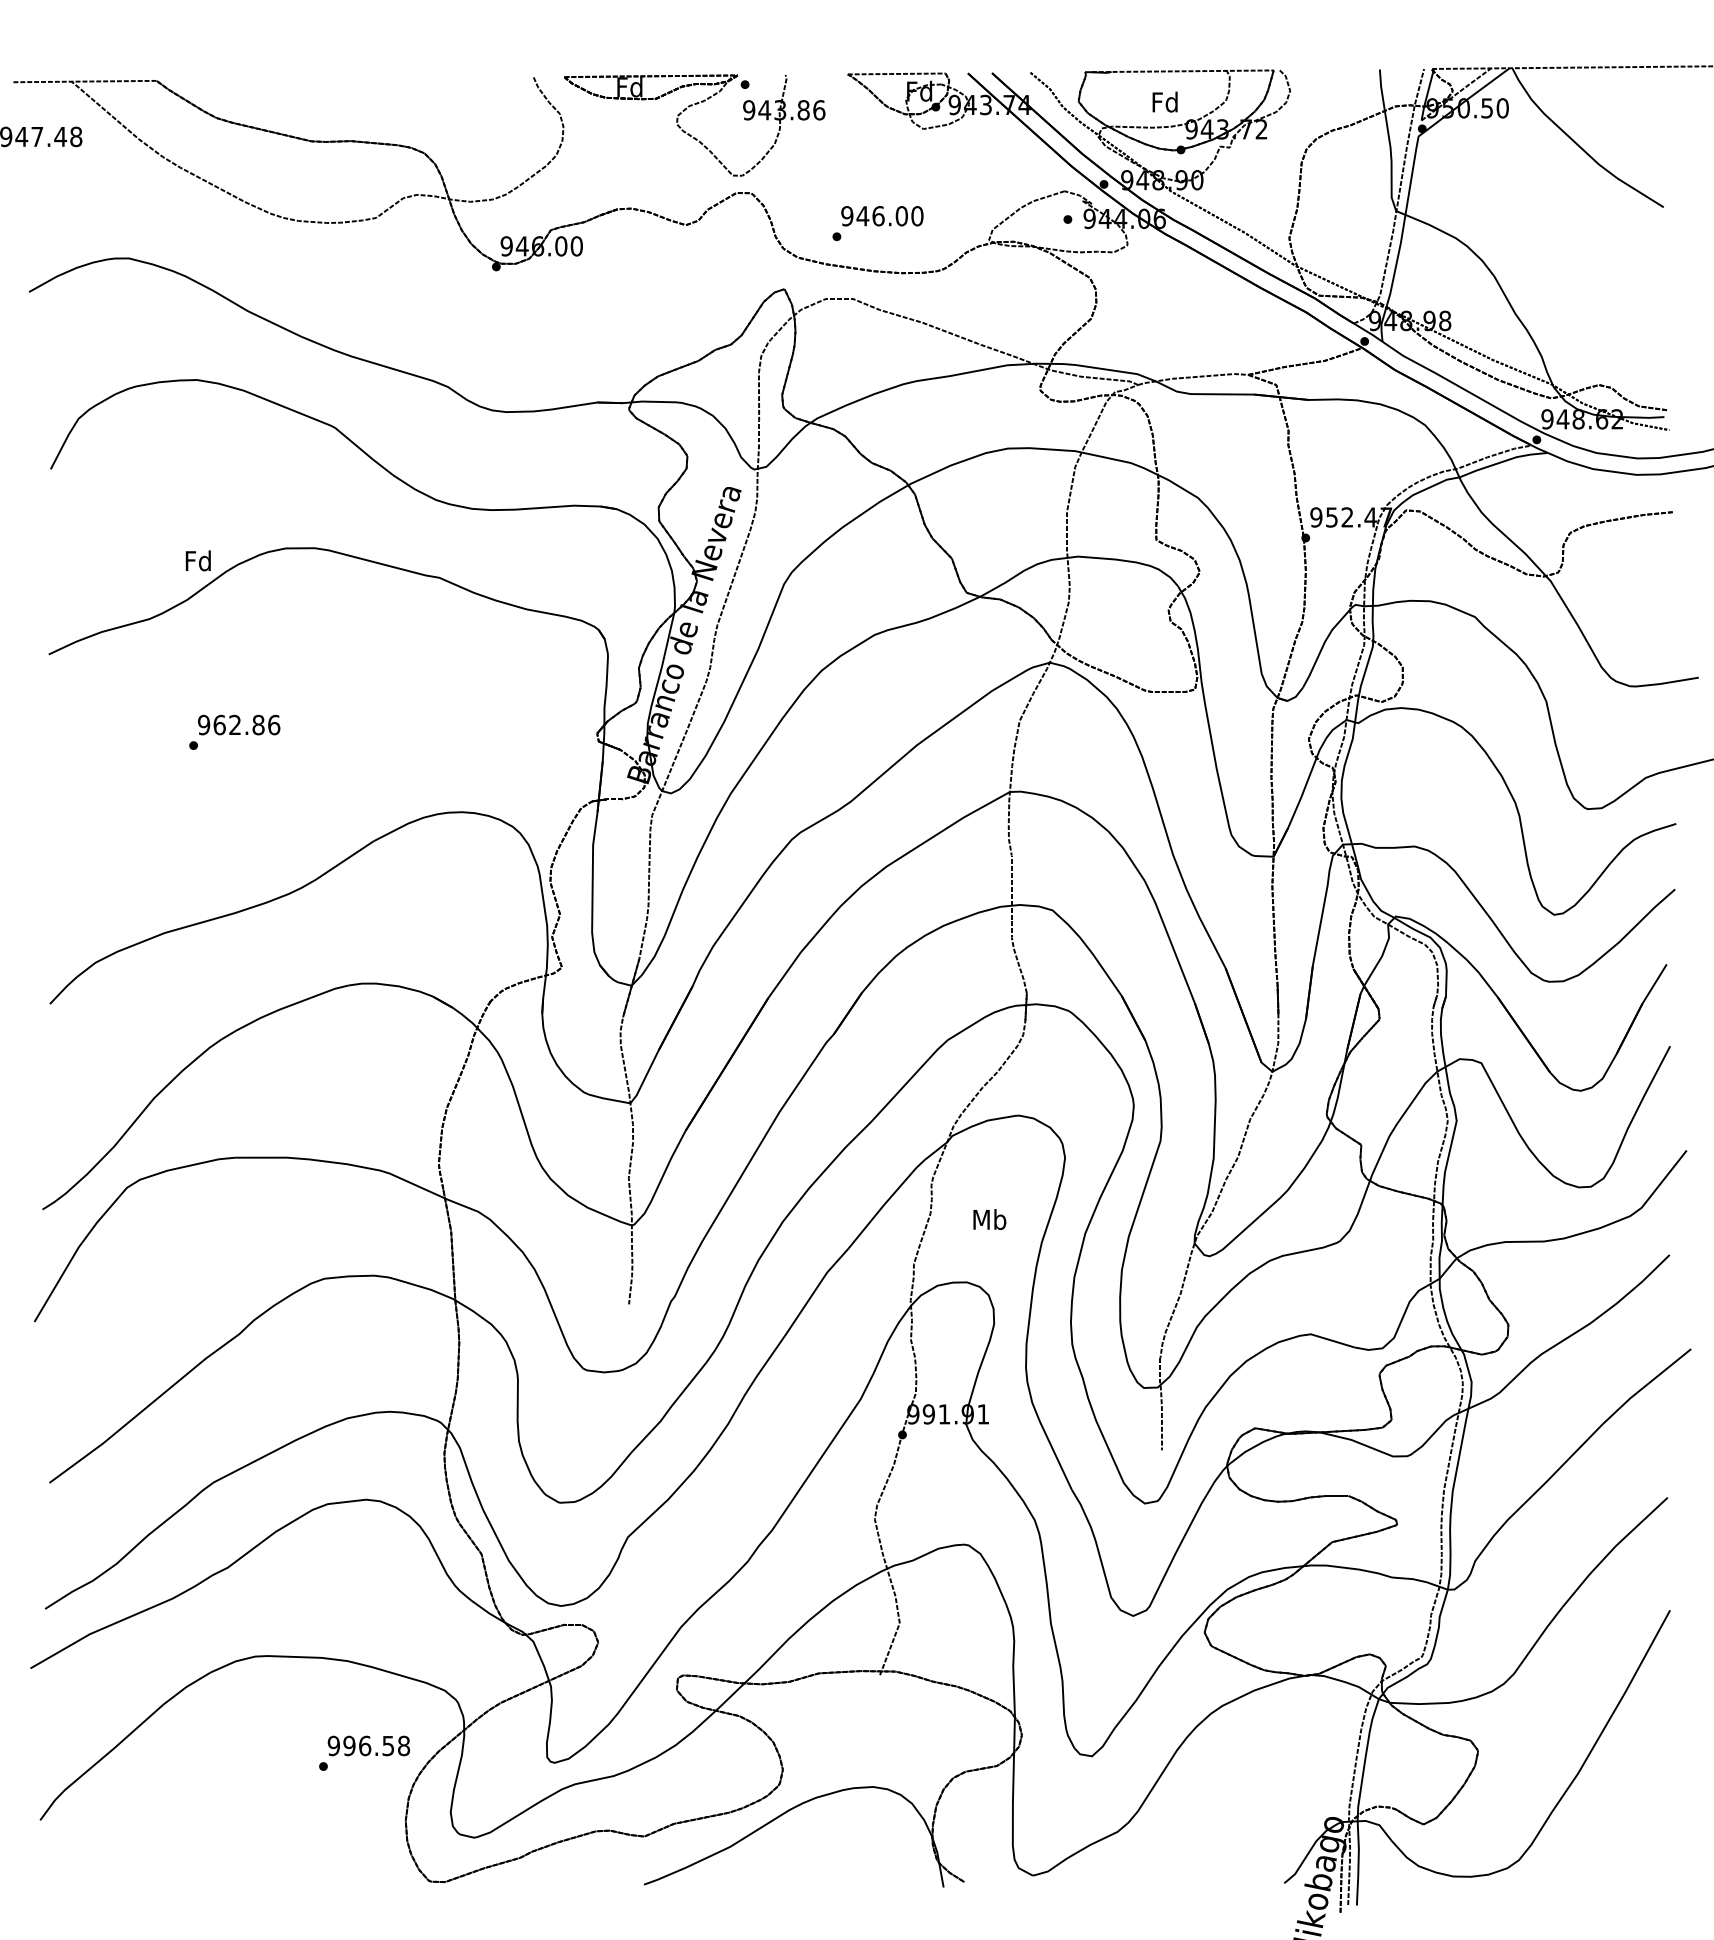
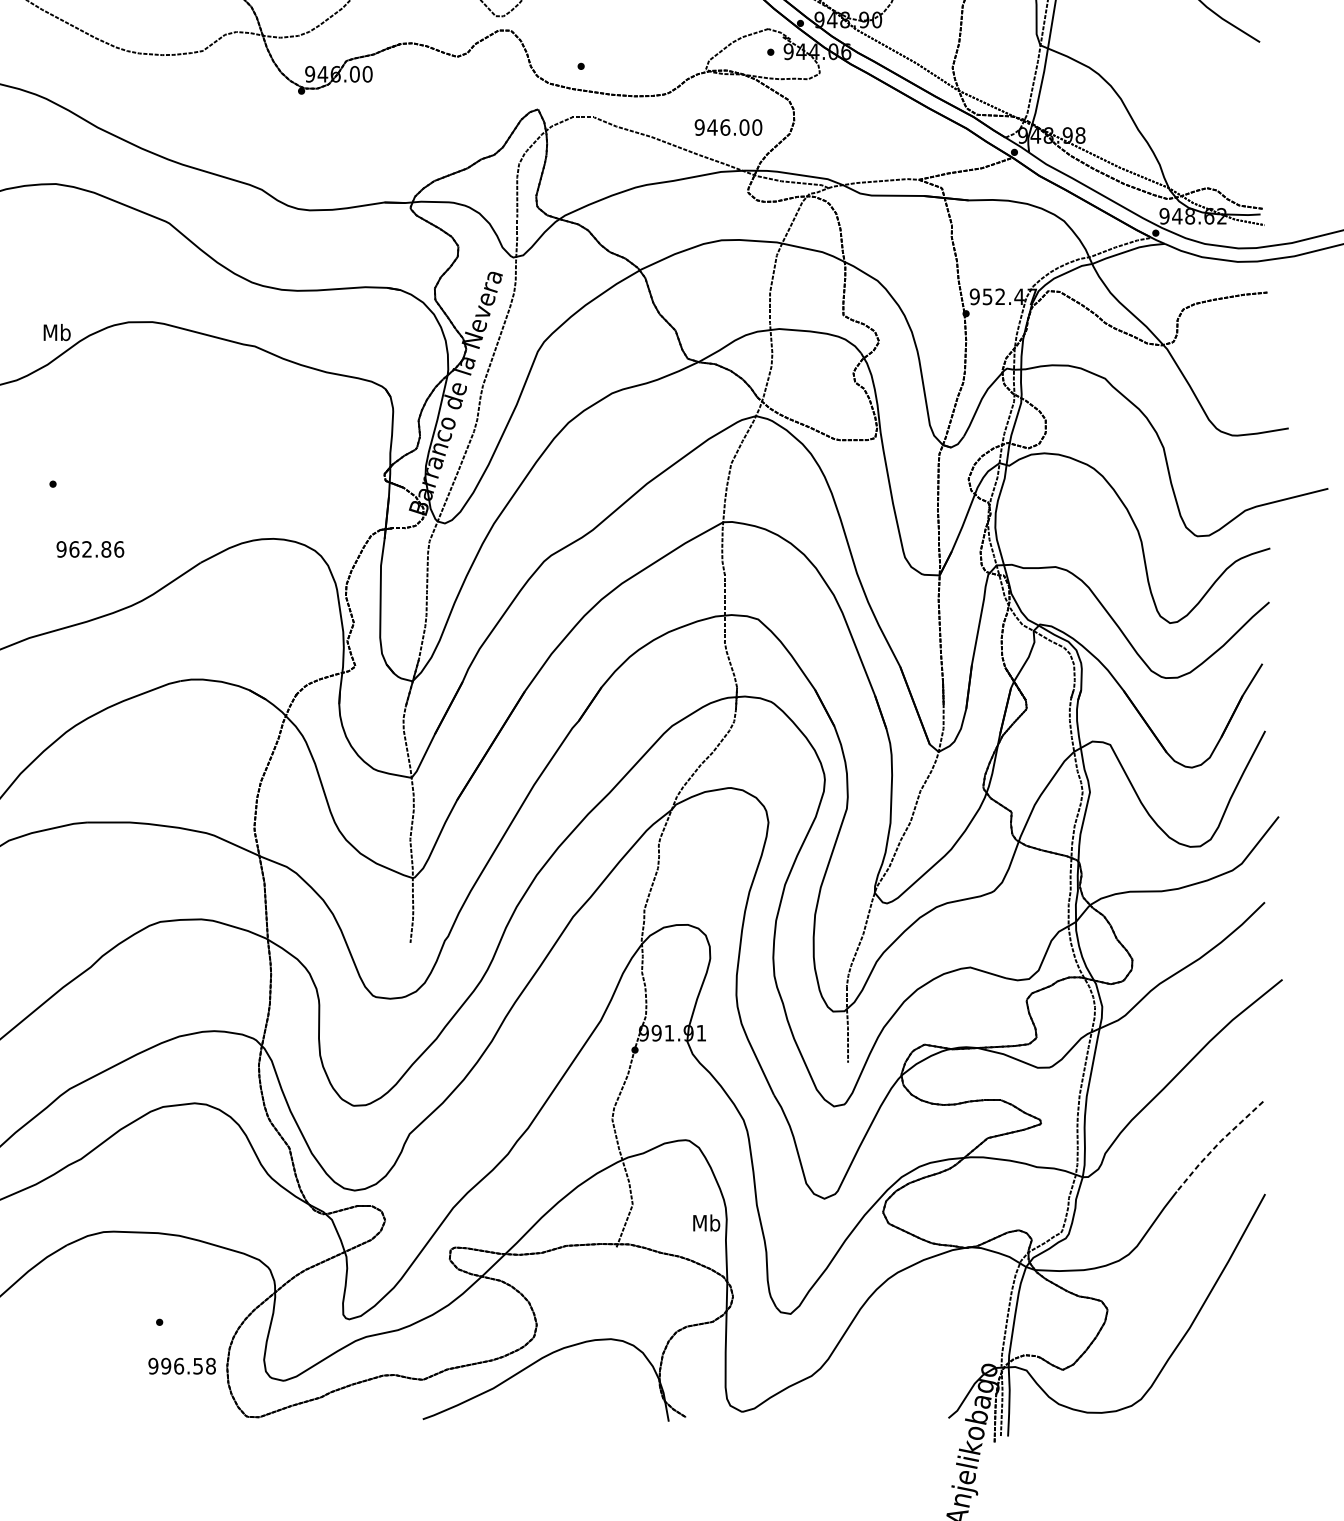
text: (882, 216) -> (728, 127), moved
text: (198, 560) -> (57, 332), Fd -> Mb
text: (239, 724) -> (90, 548), moved
text: (989, 1219) -> (706, 1222), moved
line: (1611, 1550) -> (1217, 1144), solid -> dashed
text: (368, 1745) -> (181, 1365), moved

